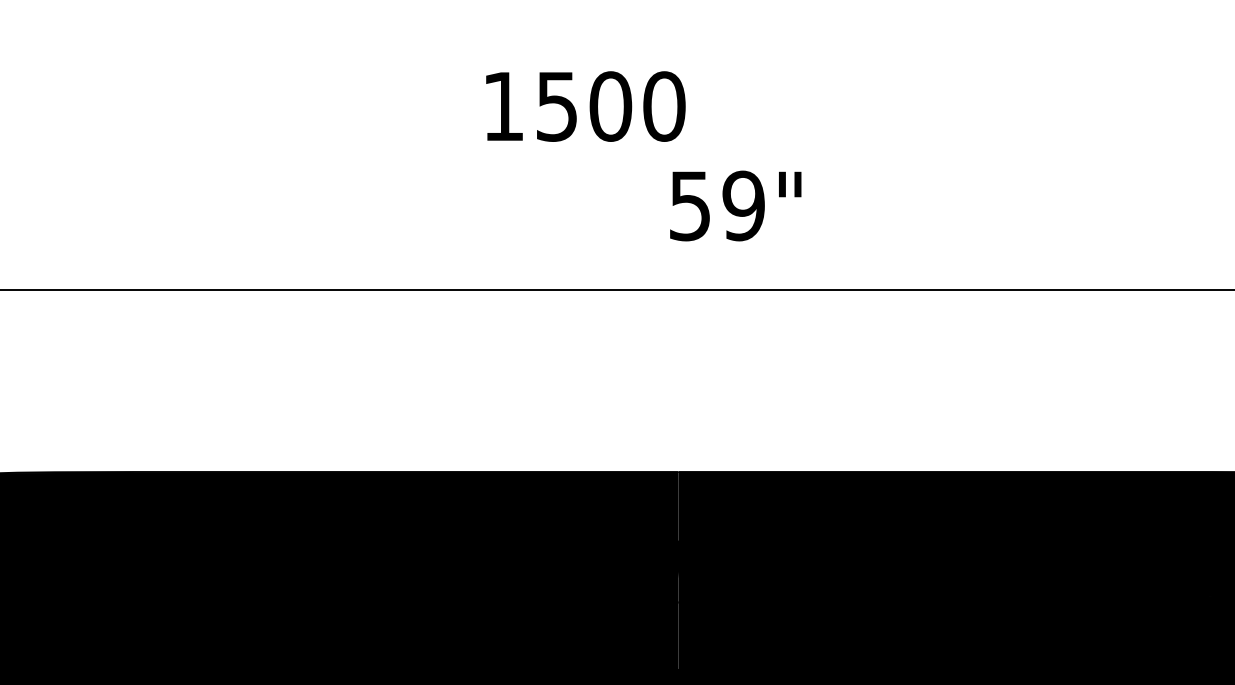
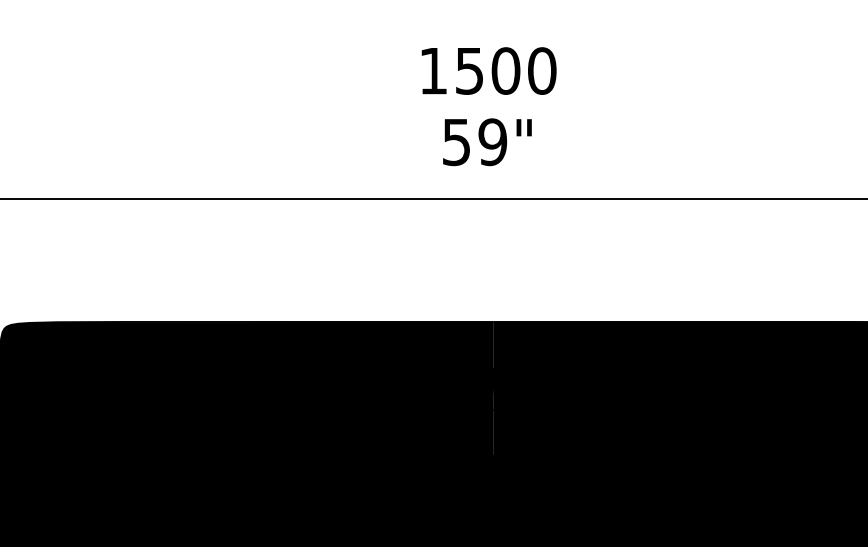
text: (584, 105) -> (488, 70), moved
text: (735, 206) -> (487, 142), moved

